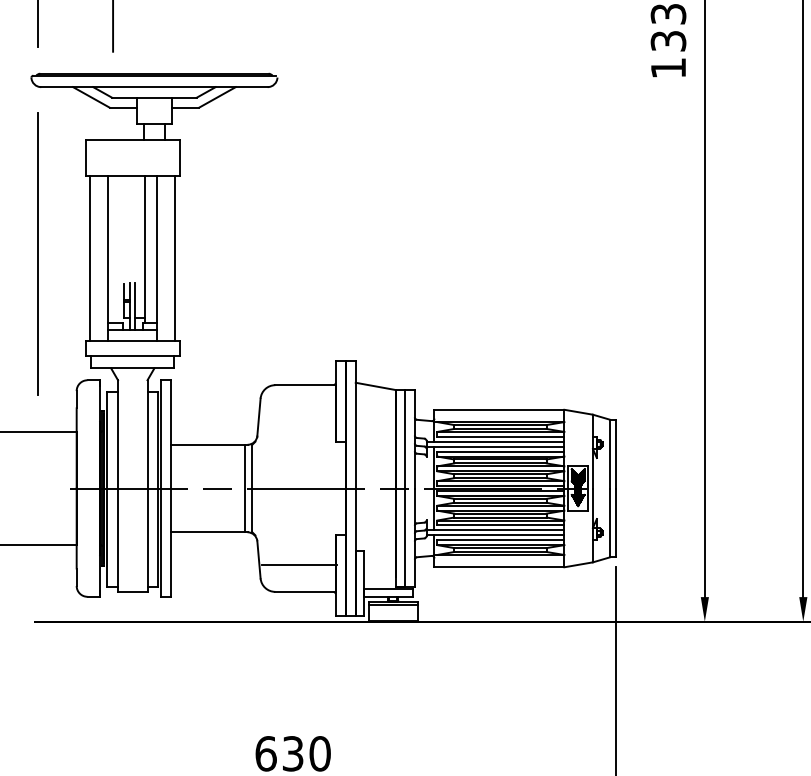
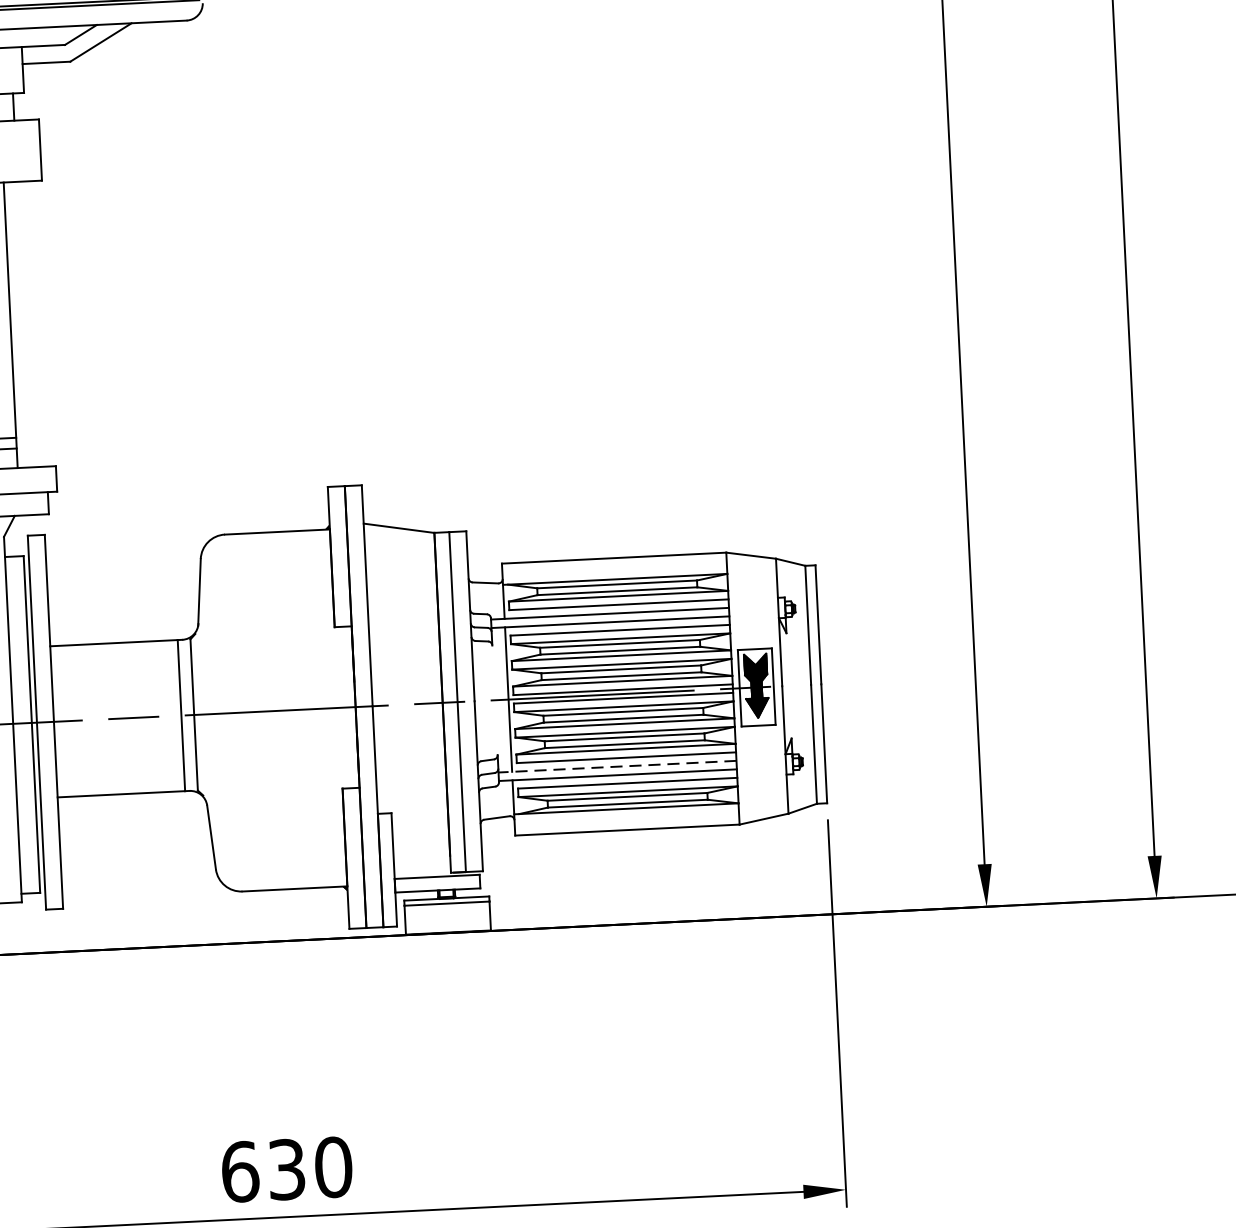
line: (175, 257) -> (41, 322), removed
line: (495, 530) -> (617, 766), solid -> dashed
line: (298, 565) -> (280, 843), removed

